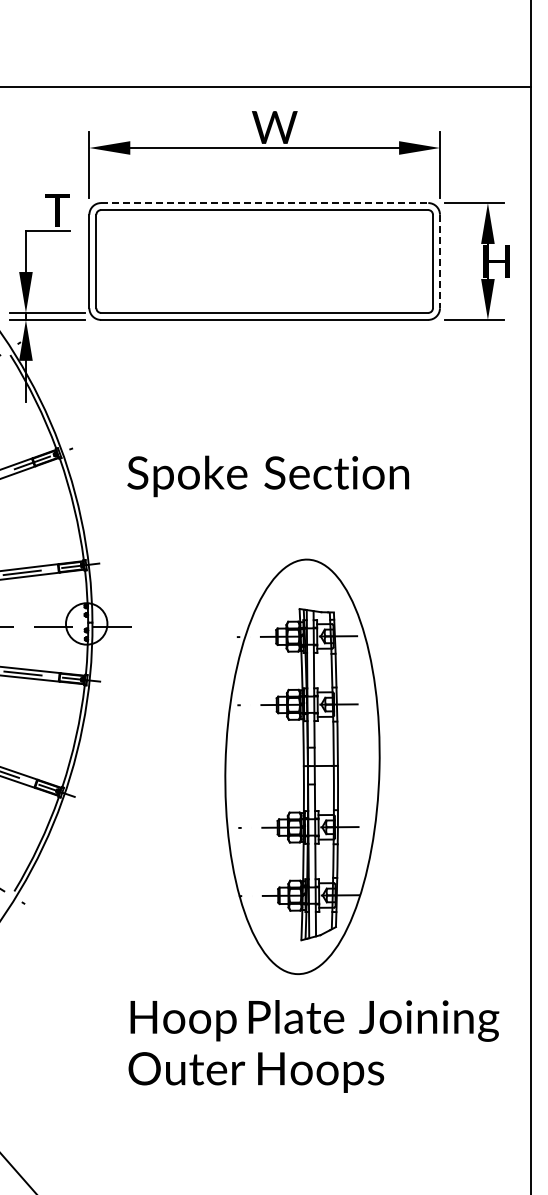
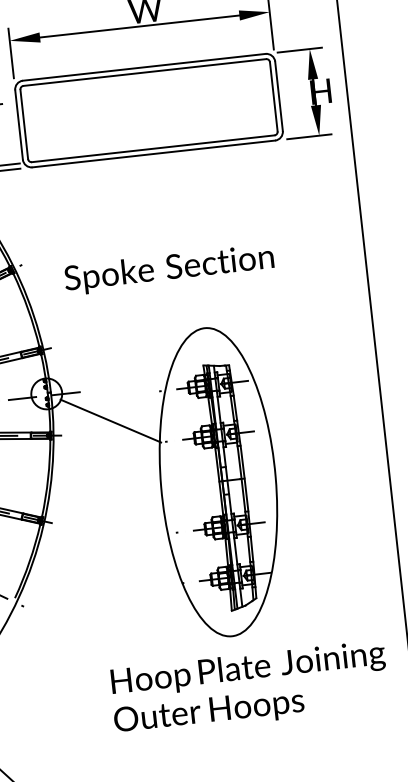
line: (264, 203) -> (144, 67), dashed -> solid
line: (439, 261) -> (278, 96), dashed -> solid
line: (167, 669) -> (110, 421), added

